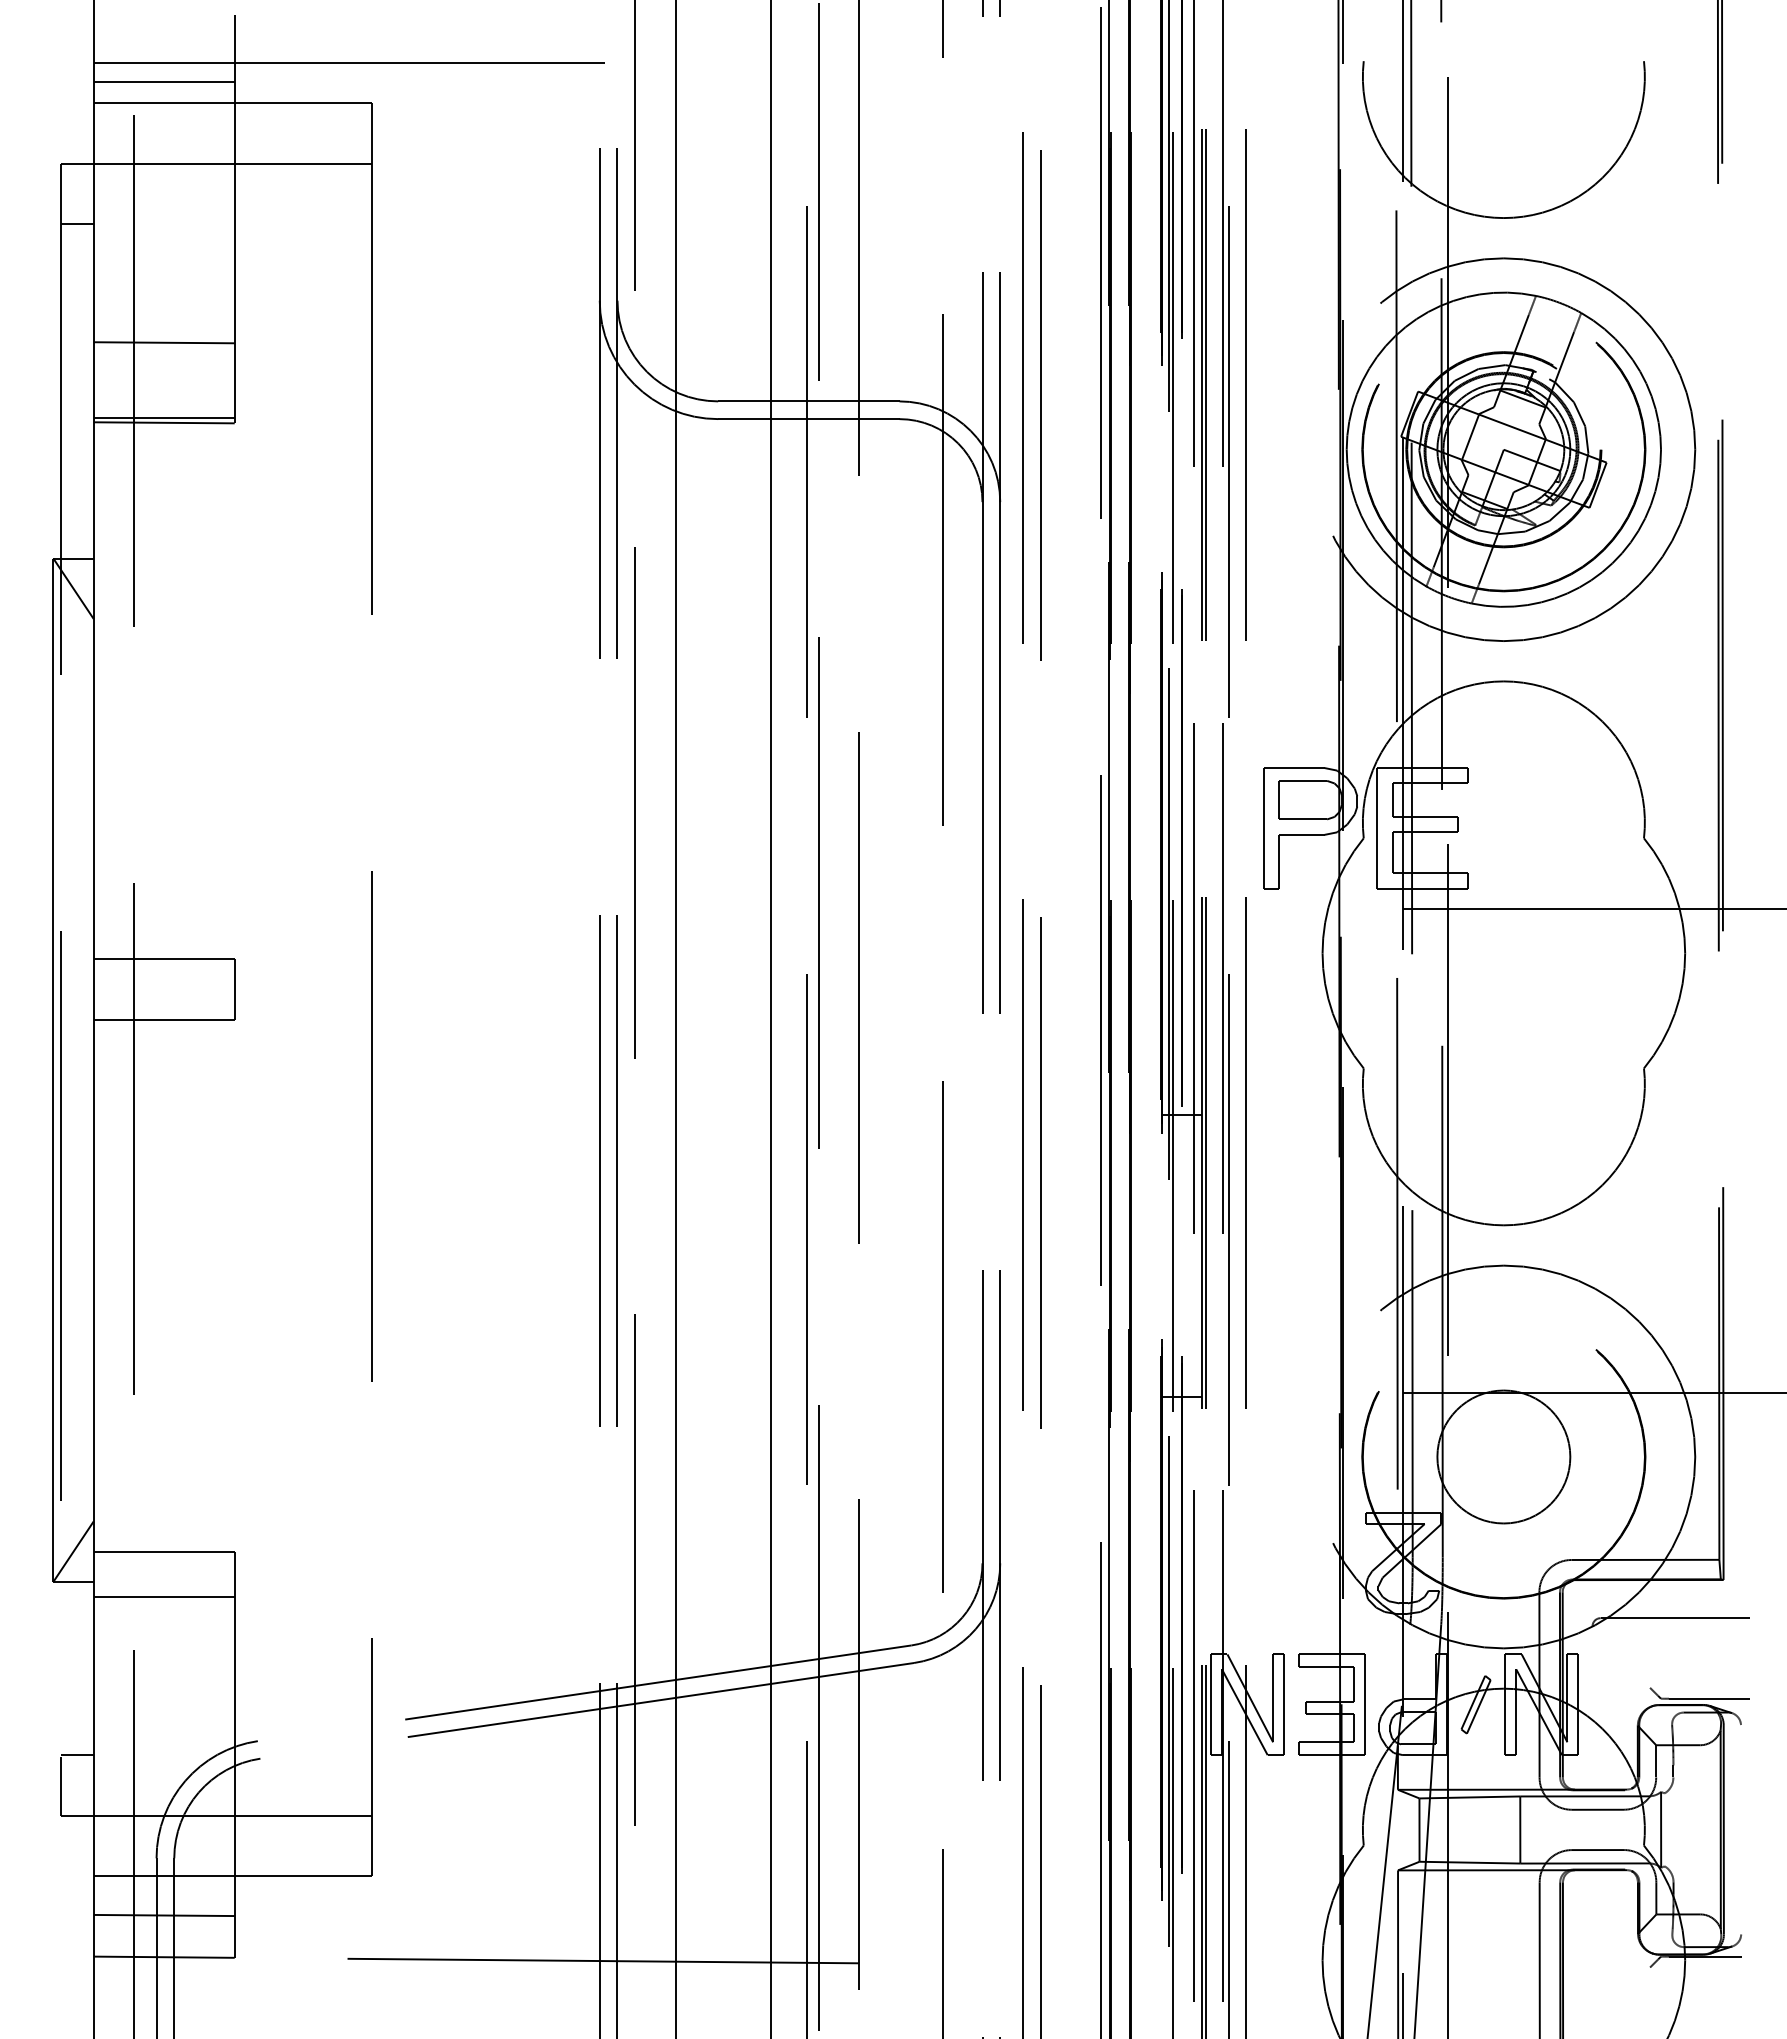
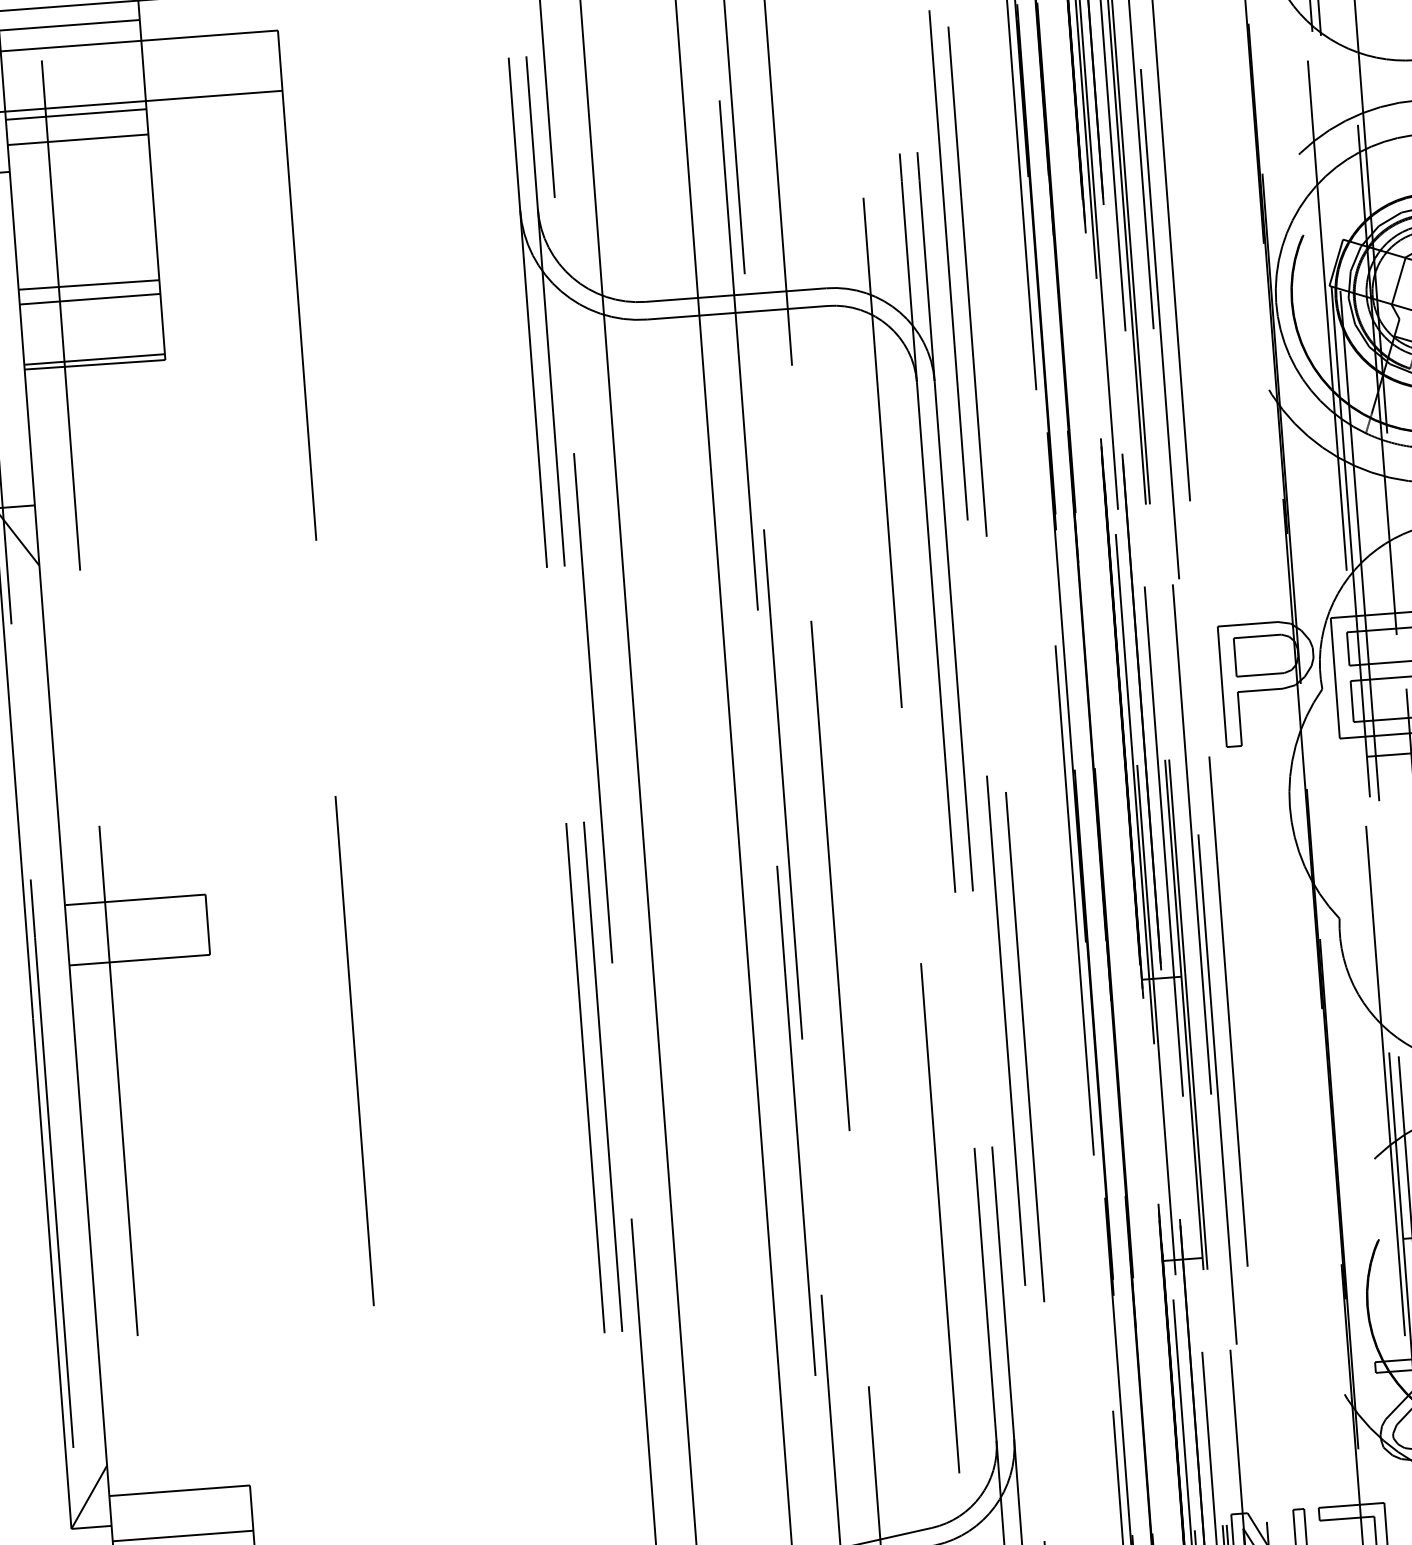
line: (163, 171) -> (75, 114), added
line: (163, 197) -> (77, 140), added
line: (163, 357) -> (89, 299), added

